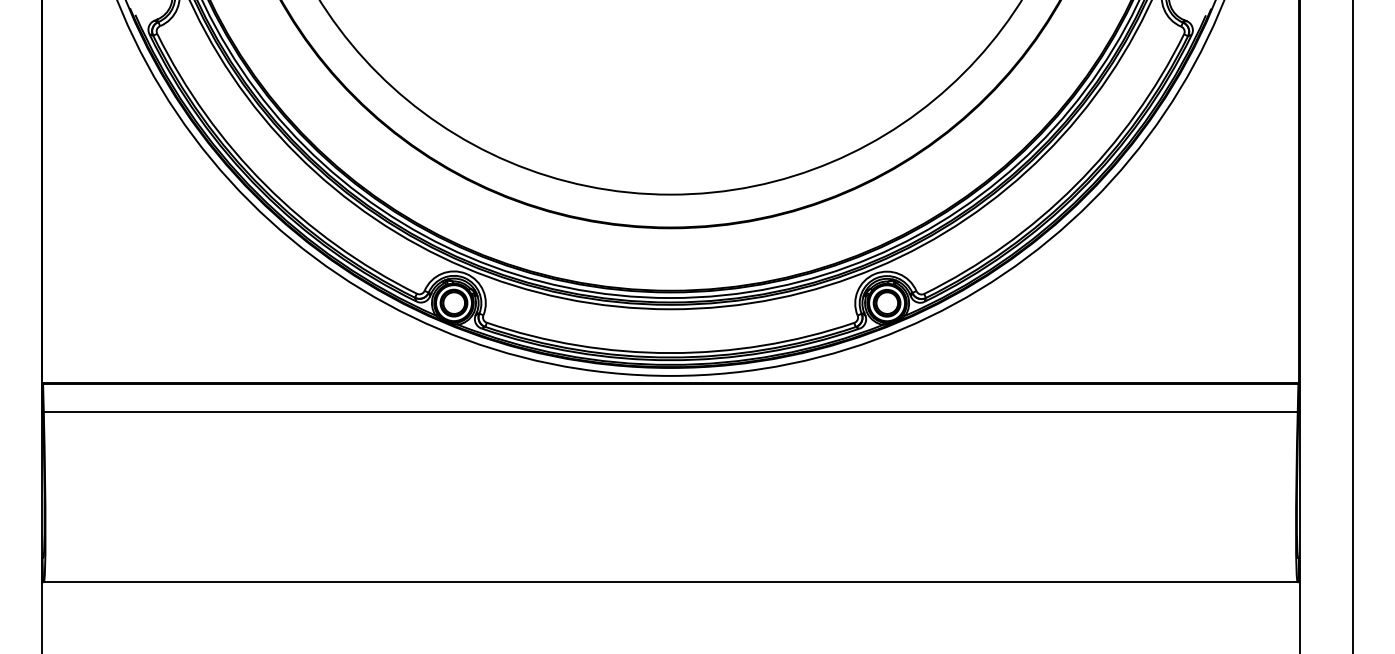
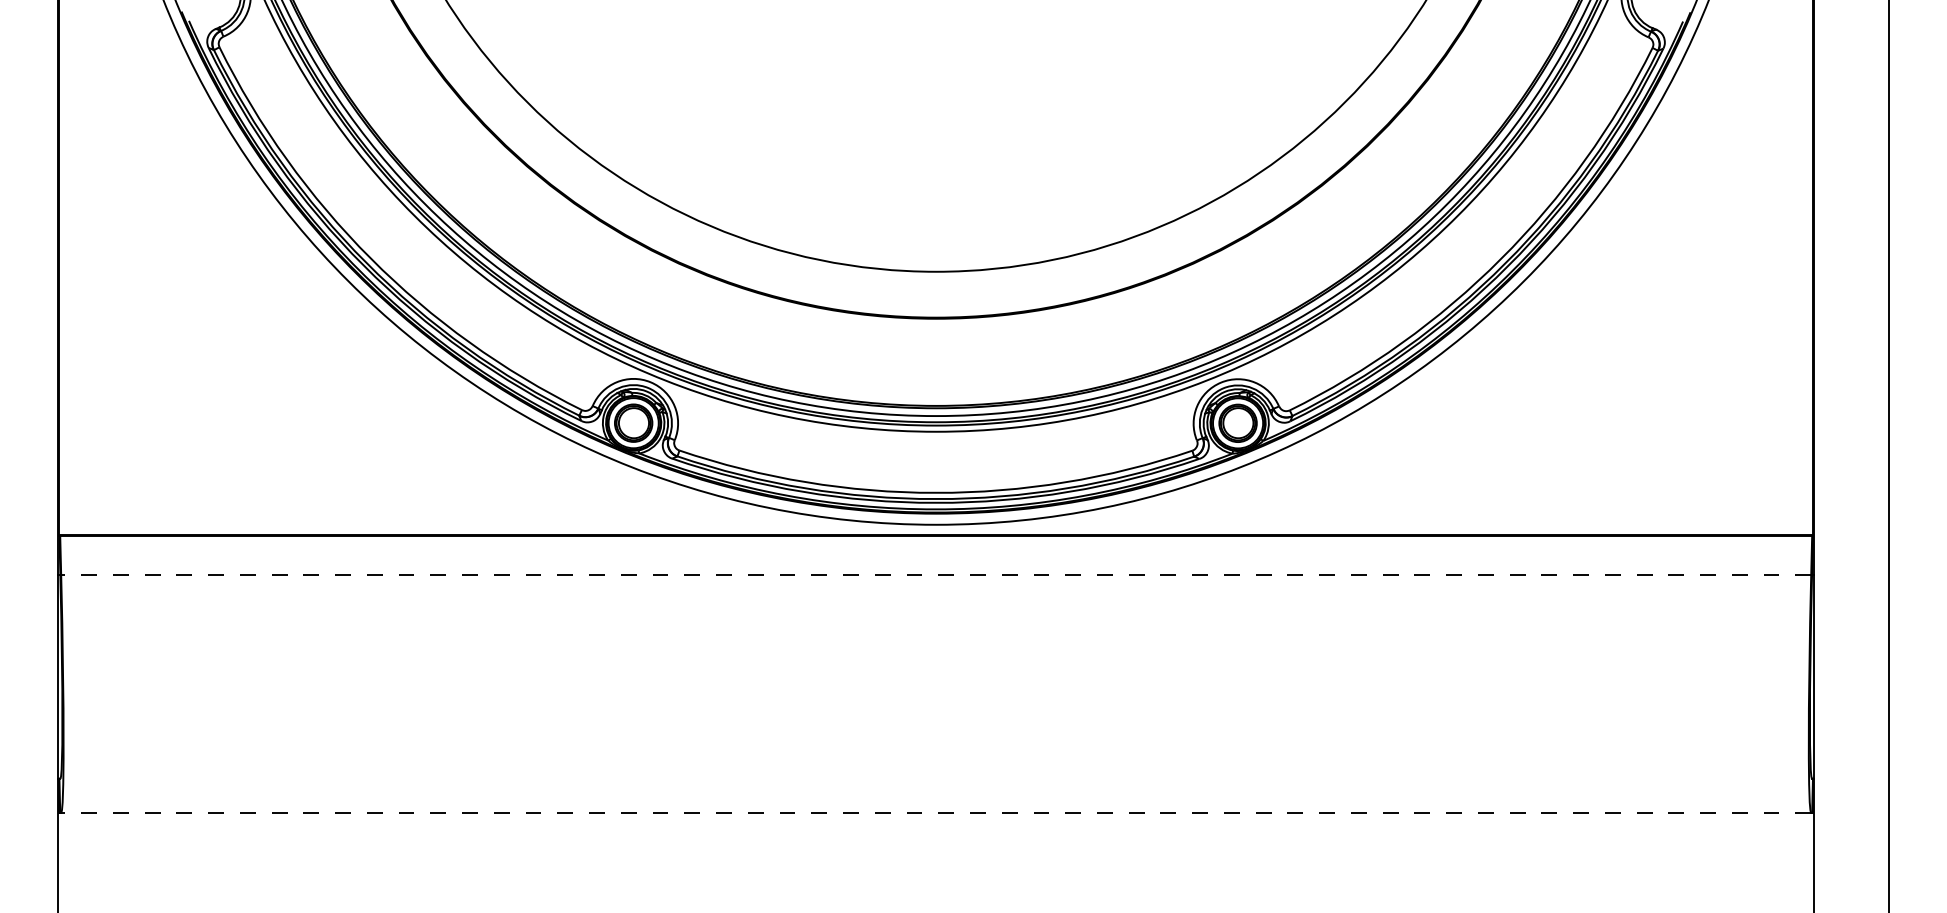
line: (670, 411) -> (935, 574), solid -> dashed
line: (670, 582) -> (935, 813), solid -> dashed

